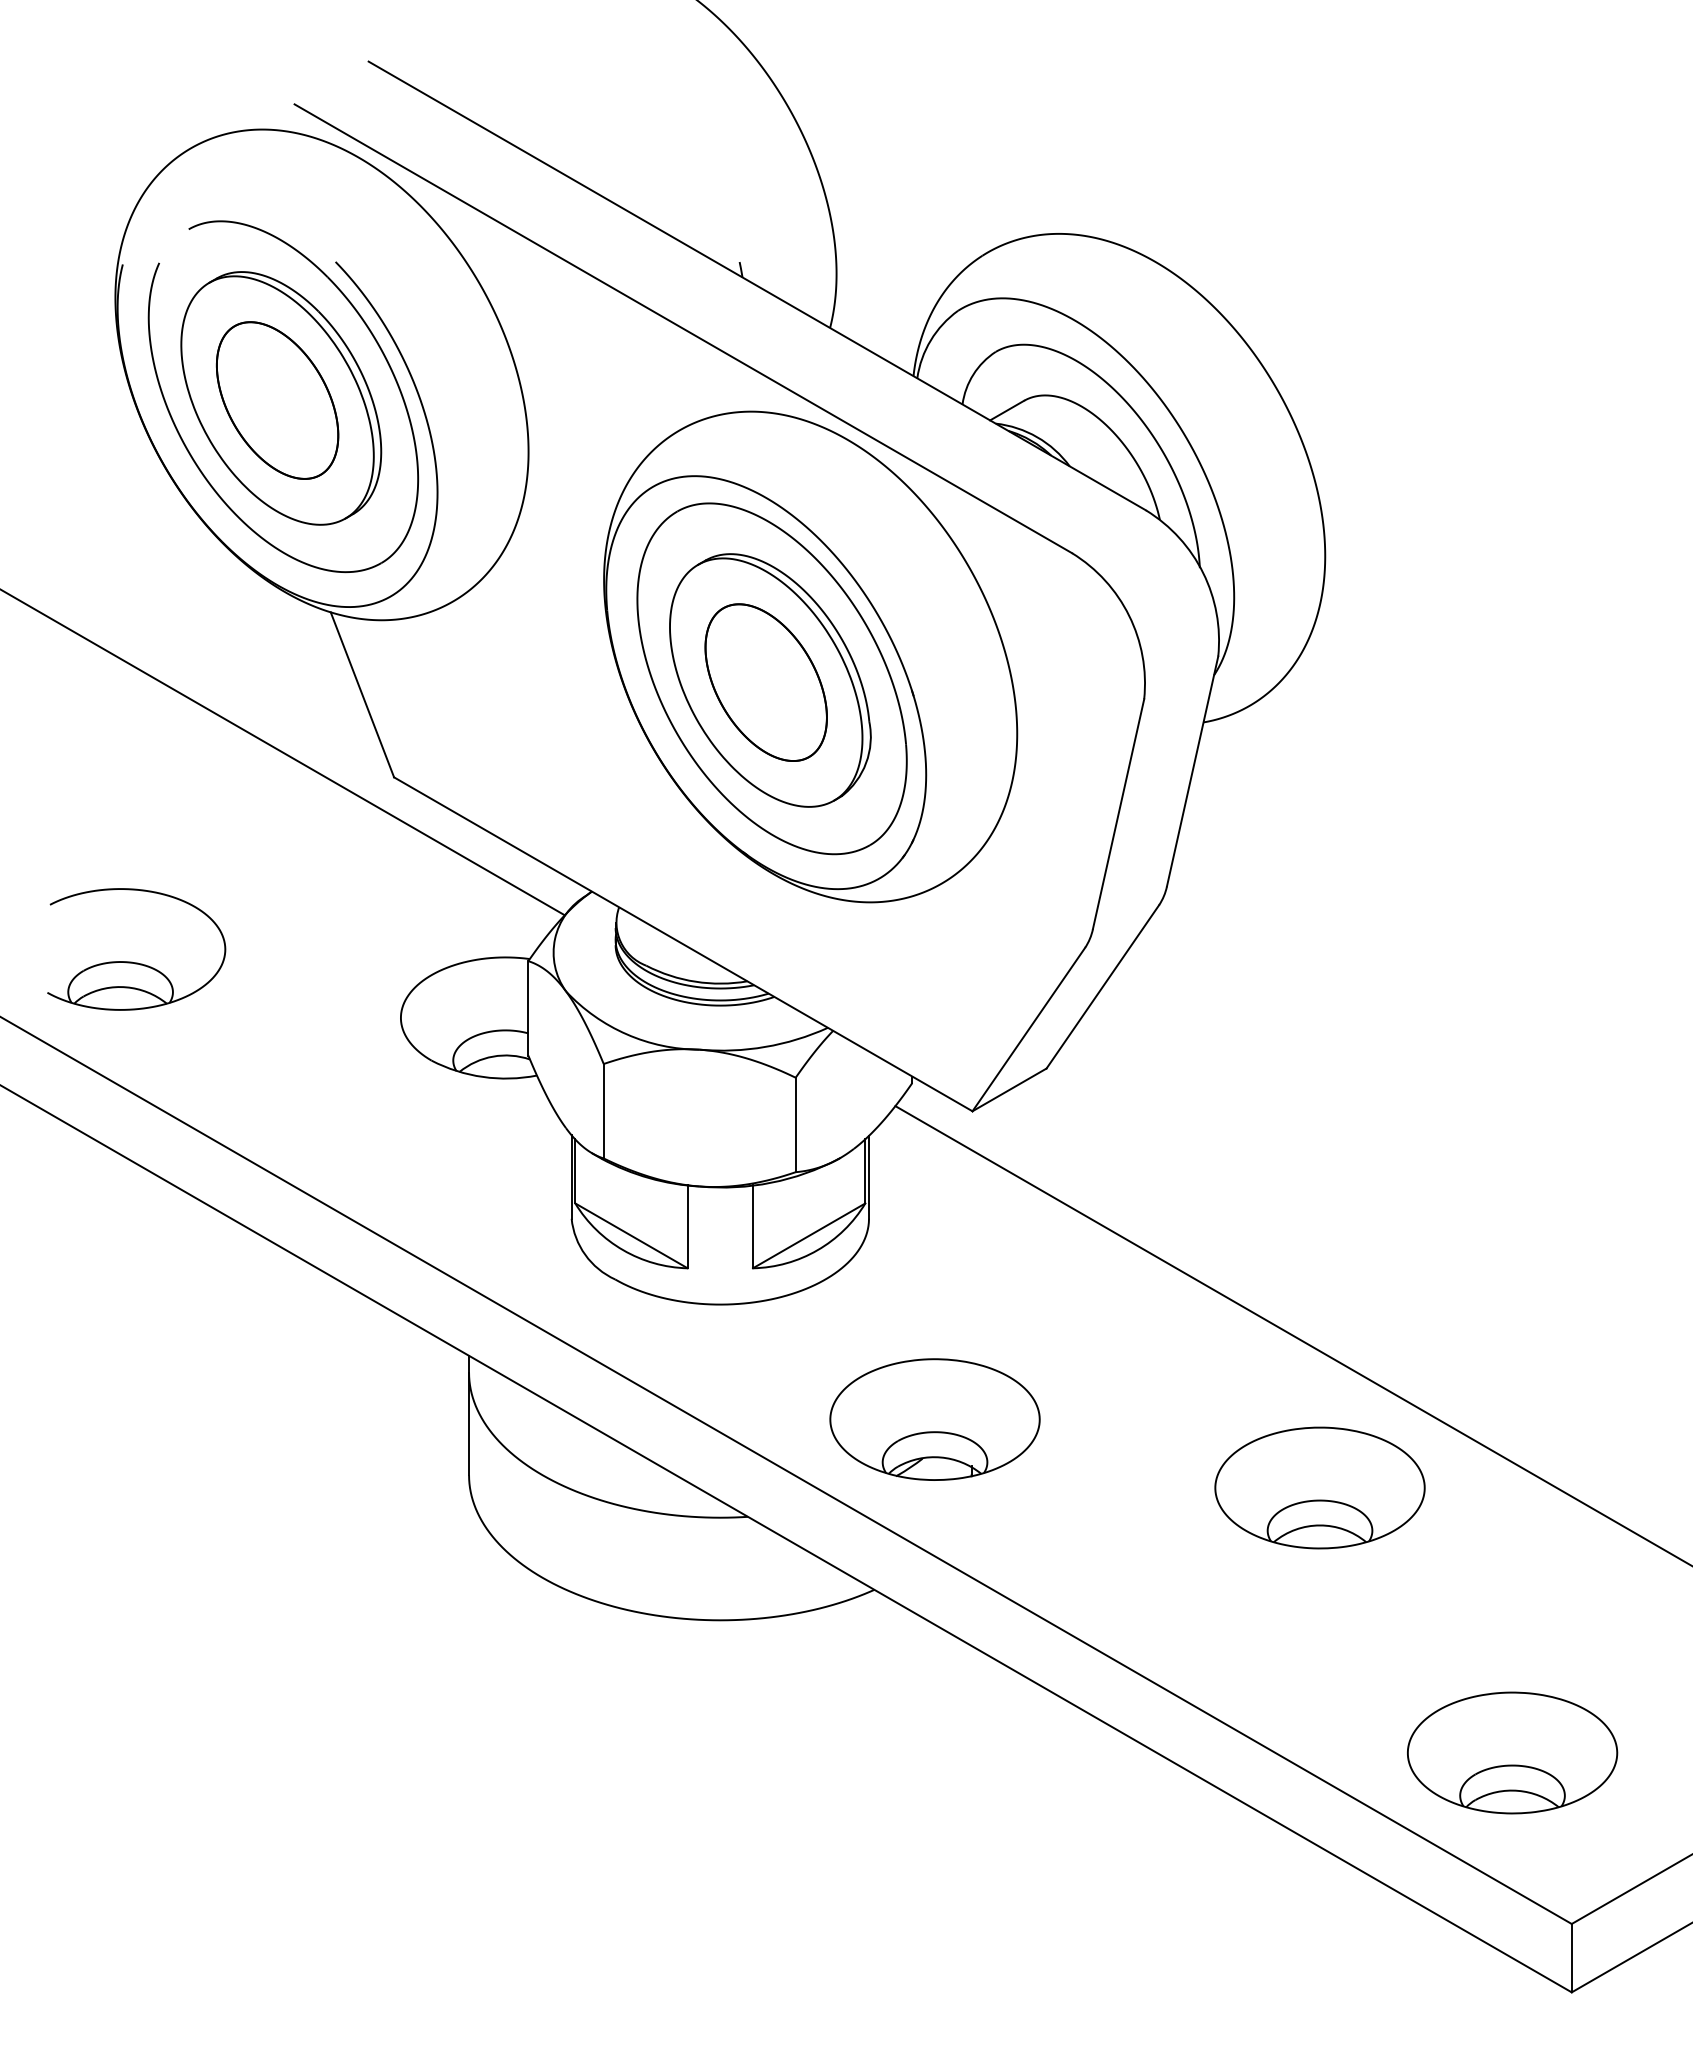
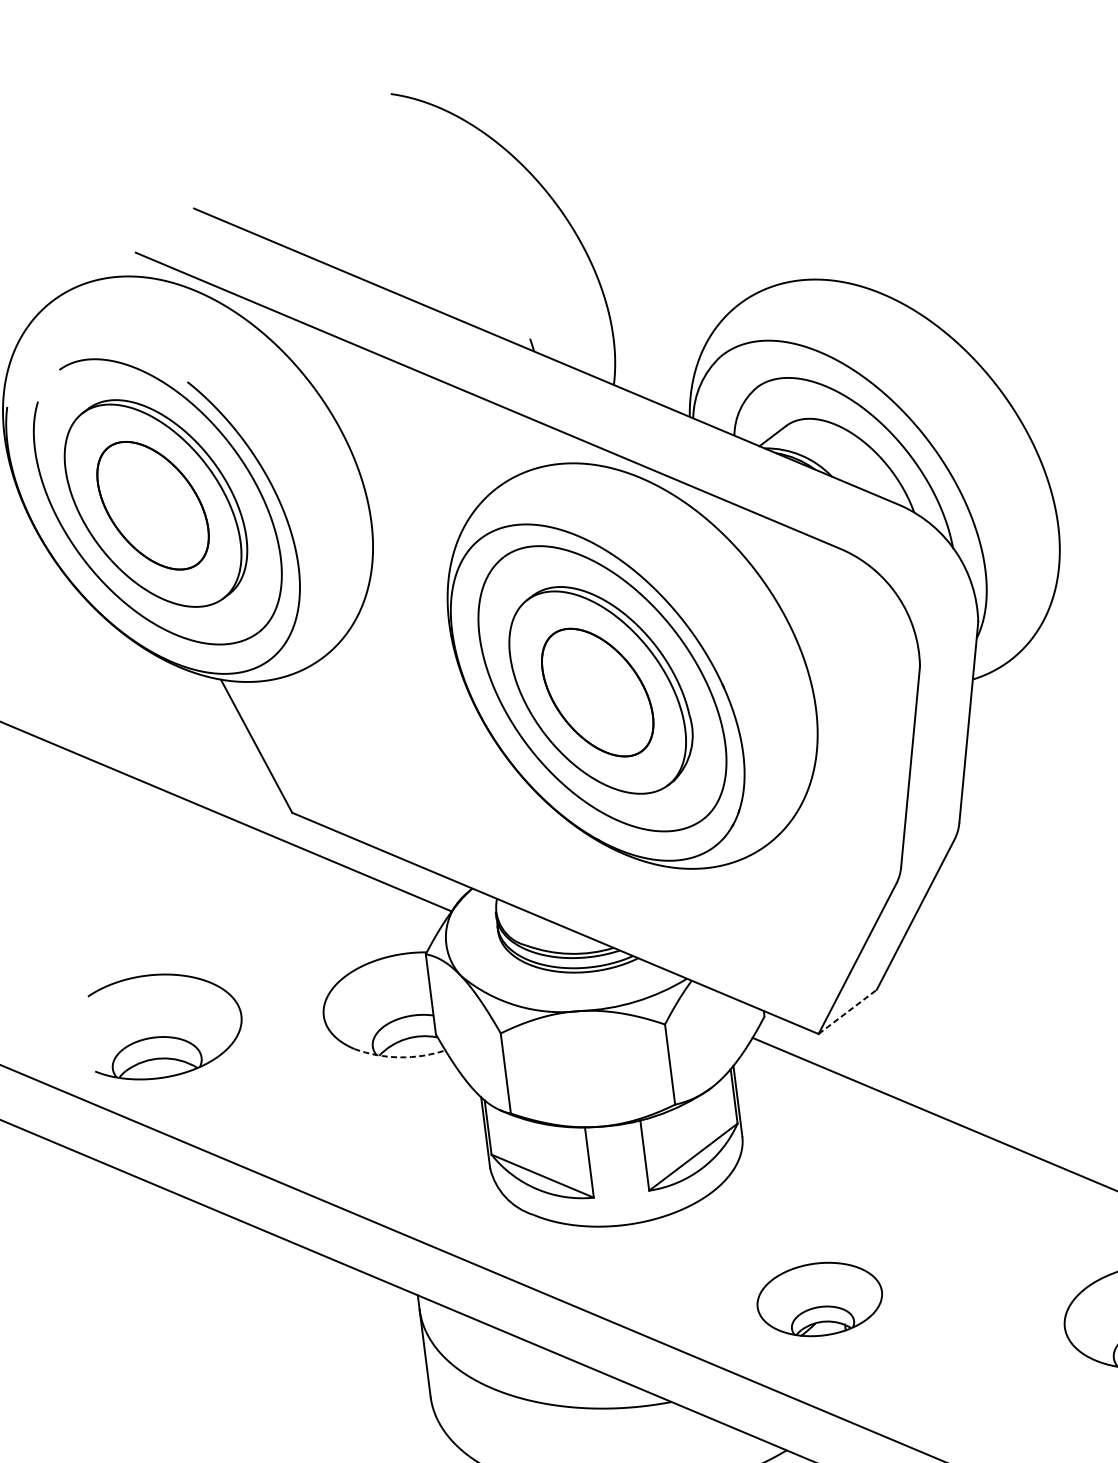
part: (132, 961) -> (163, 1035), moved
arc: (483, 1076) -> (400, 1056), solid -> dashed
line: (1009, 1089) -> (847, 1011), solid -> dashed
part: (934, 1419) -> (819, 1299), size x0.7

